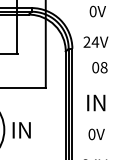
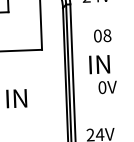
text: (99, 67) -> (102, 35), moved
text: (96, 134) -> (107, 87), moved

